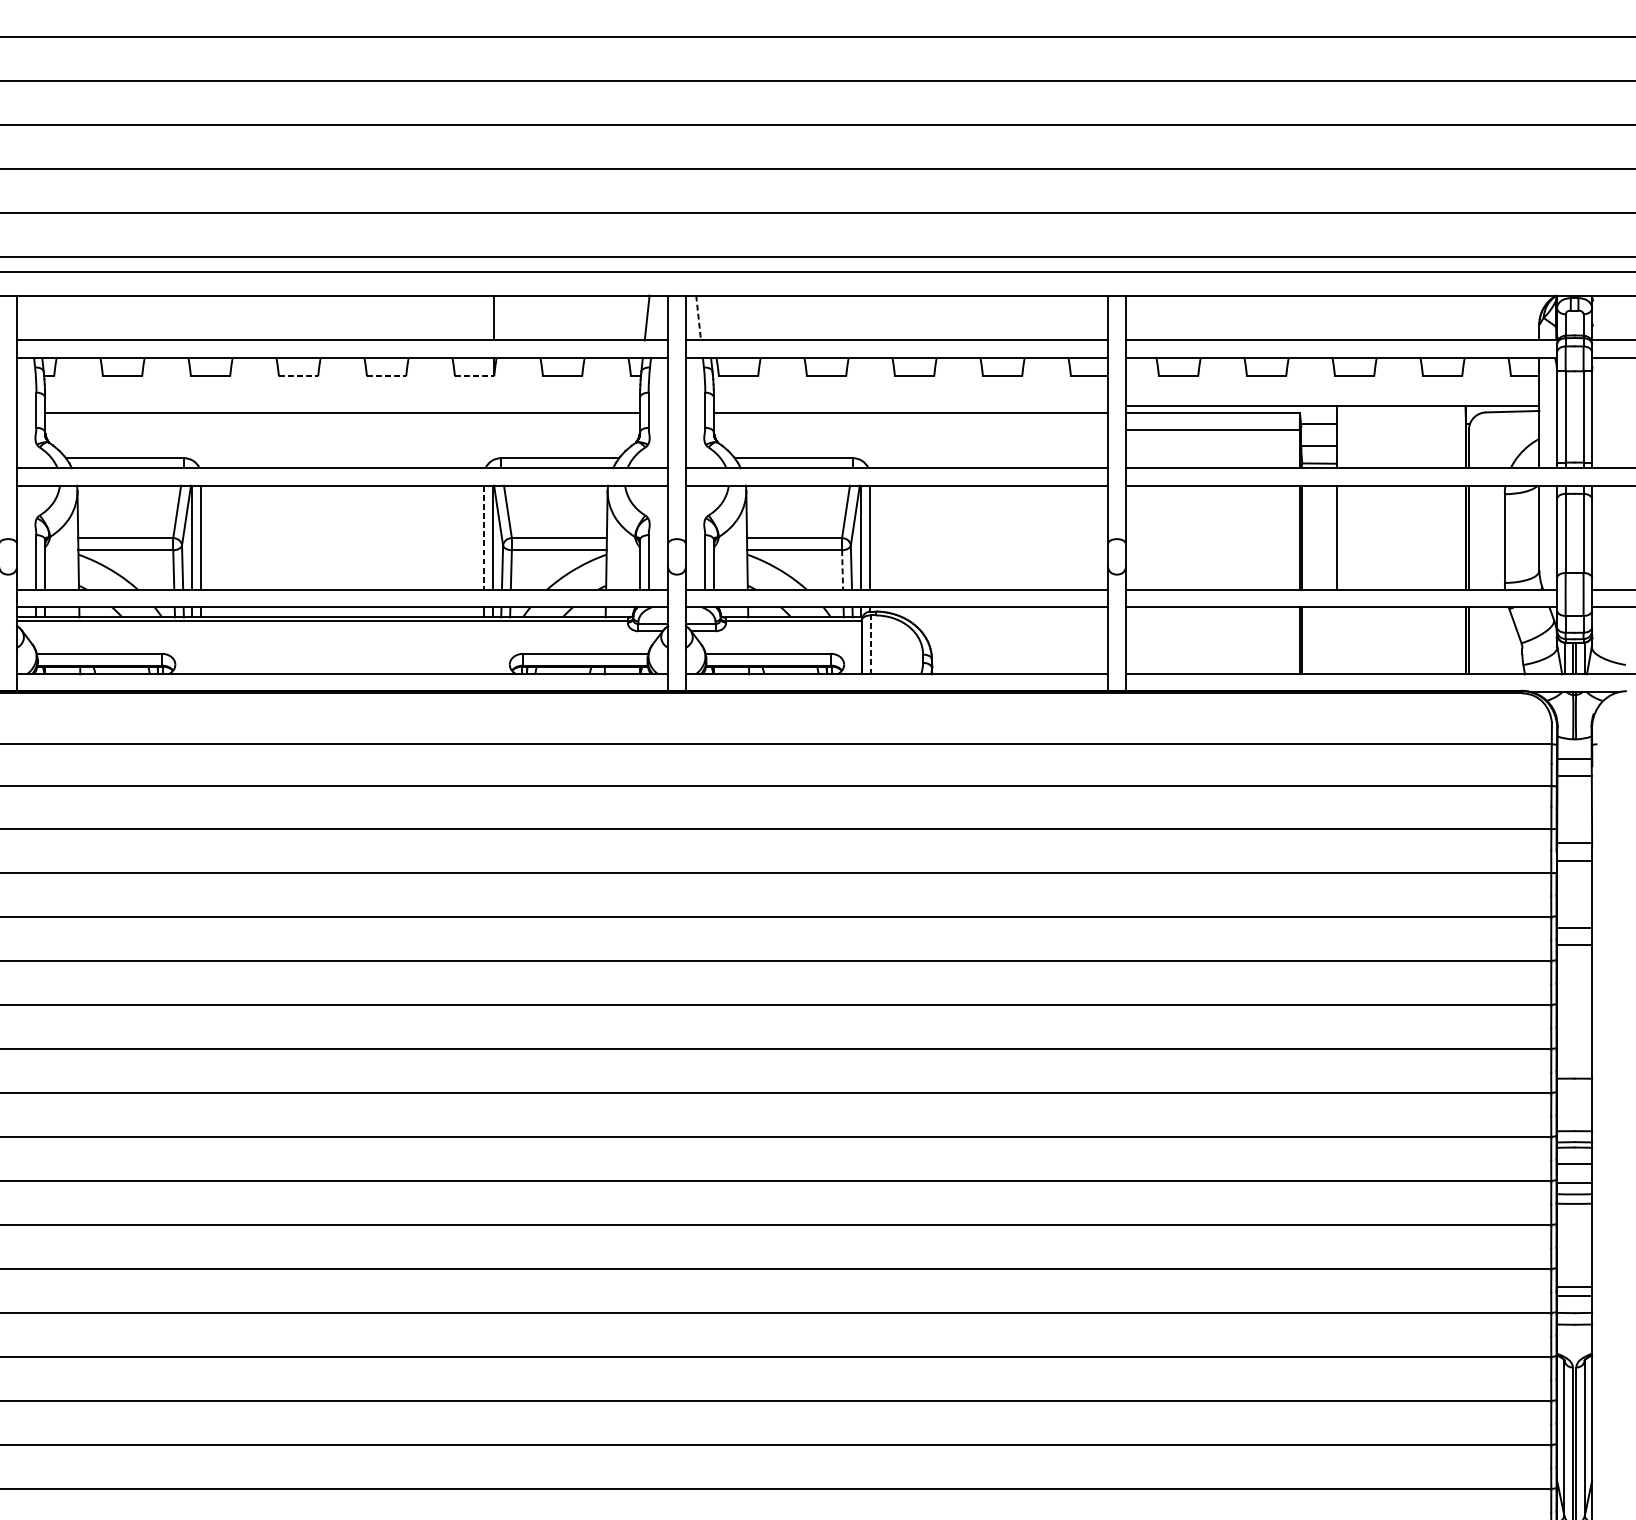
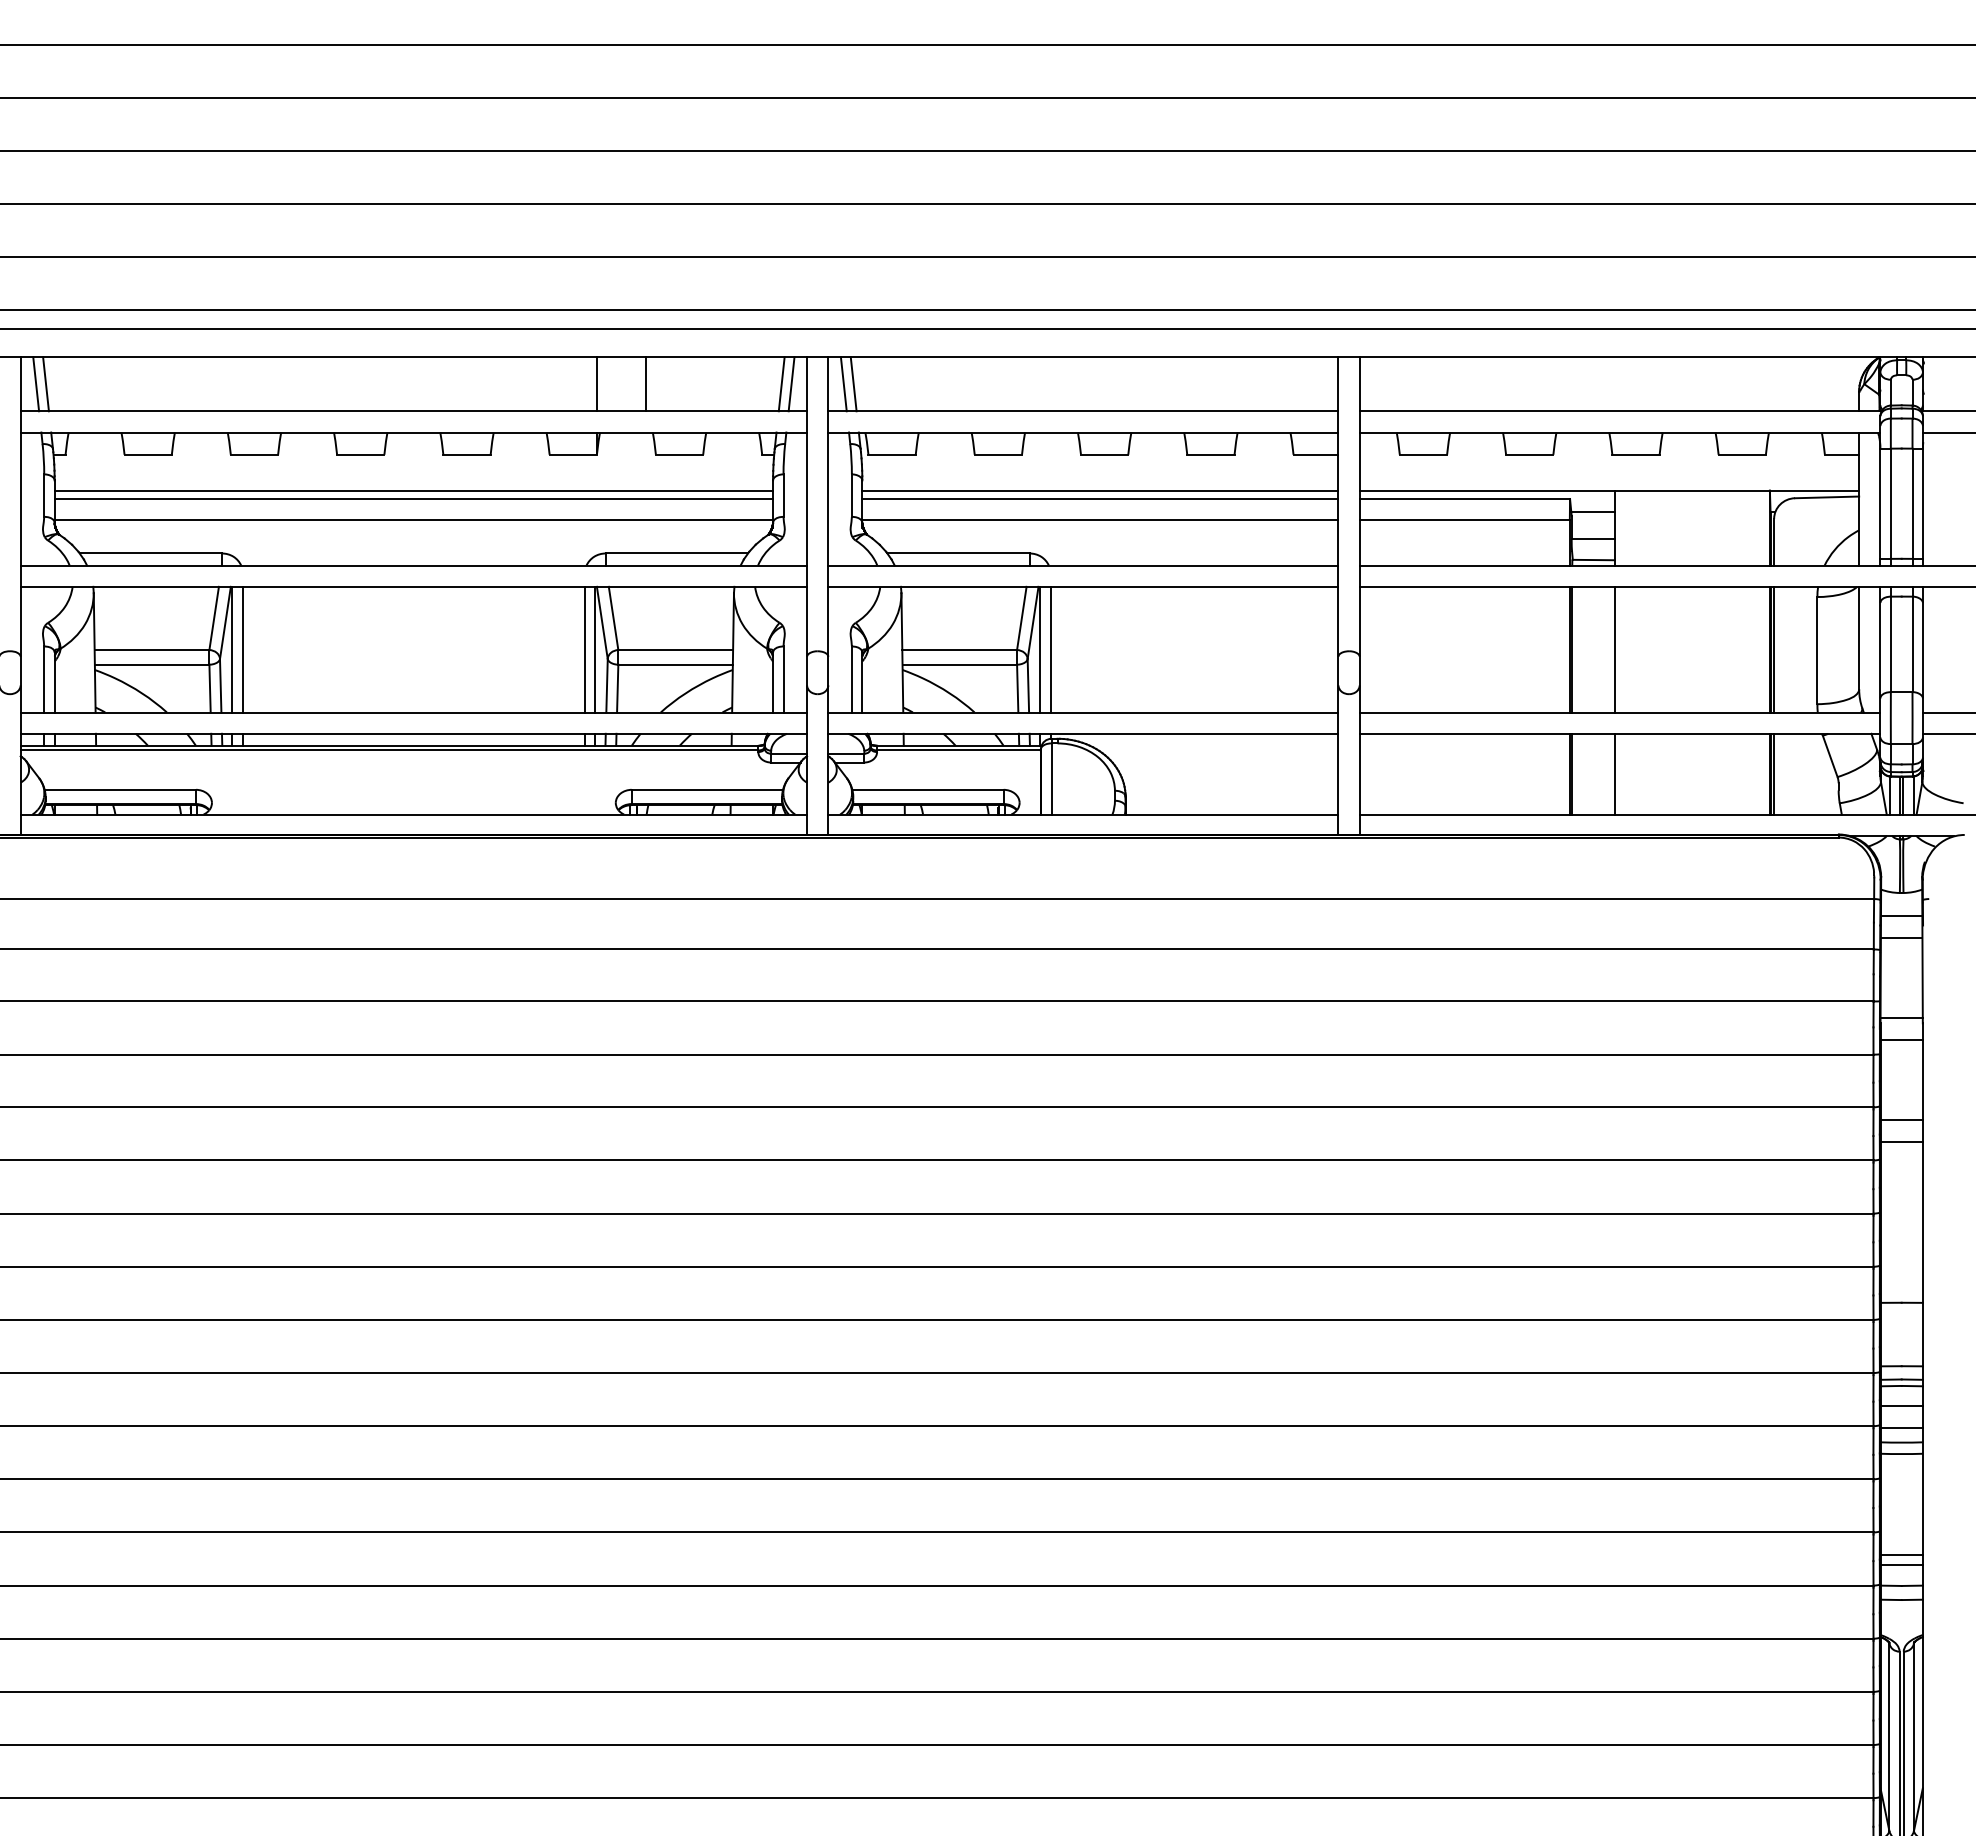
line: (30, 318) -> (36, 384), added
line: (37, 318) -> (45, 384), added
line: (534, 318) -> (645, 384), added
line: (655, 318) -> (791, 384), added
line: (698, 318) -> (843, 384), dashed -> solid
line: (706, 318) -> (853, 384), added
line: (298, 376) -> (360, 454), dashed -> solid
line: (386, 376) -> (467, 454), dashed -> solid
line: (474, 376) -> (573, 454), dashed -> solid
line: (342, 405) -> (413, 490), added
line: (911, 405) -> (1100, 490), added
line: (342, 430) -> (413, 519), added
line: (911, 430) -> (1100, 519), added
line: (483, 537) -> (584, 649), dashed -> solid
line: (842, 569) -> (1017, 688), dashed -> solid
line: (1336, 640) -> (1614, 773), added
line: (870, 642) -> (1051, 776), dashed -> solid

